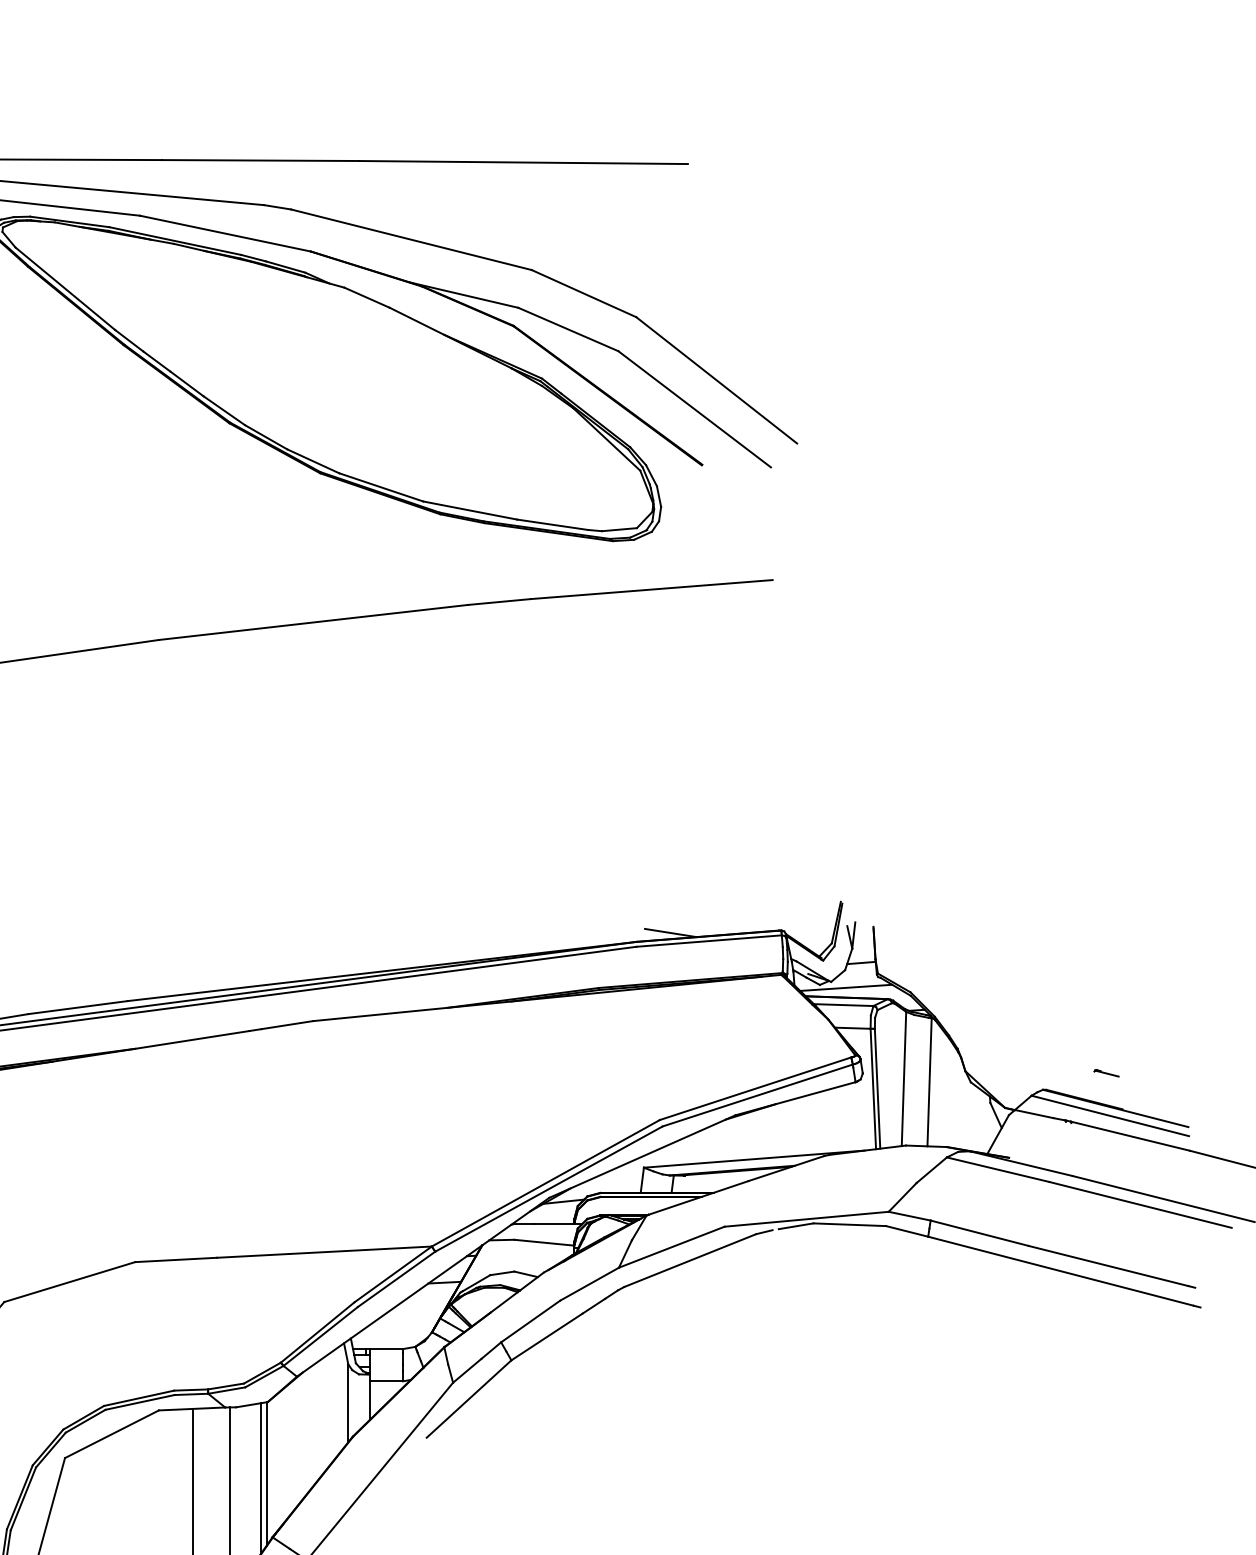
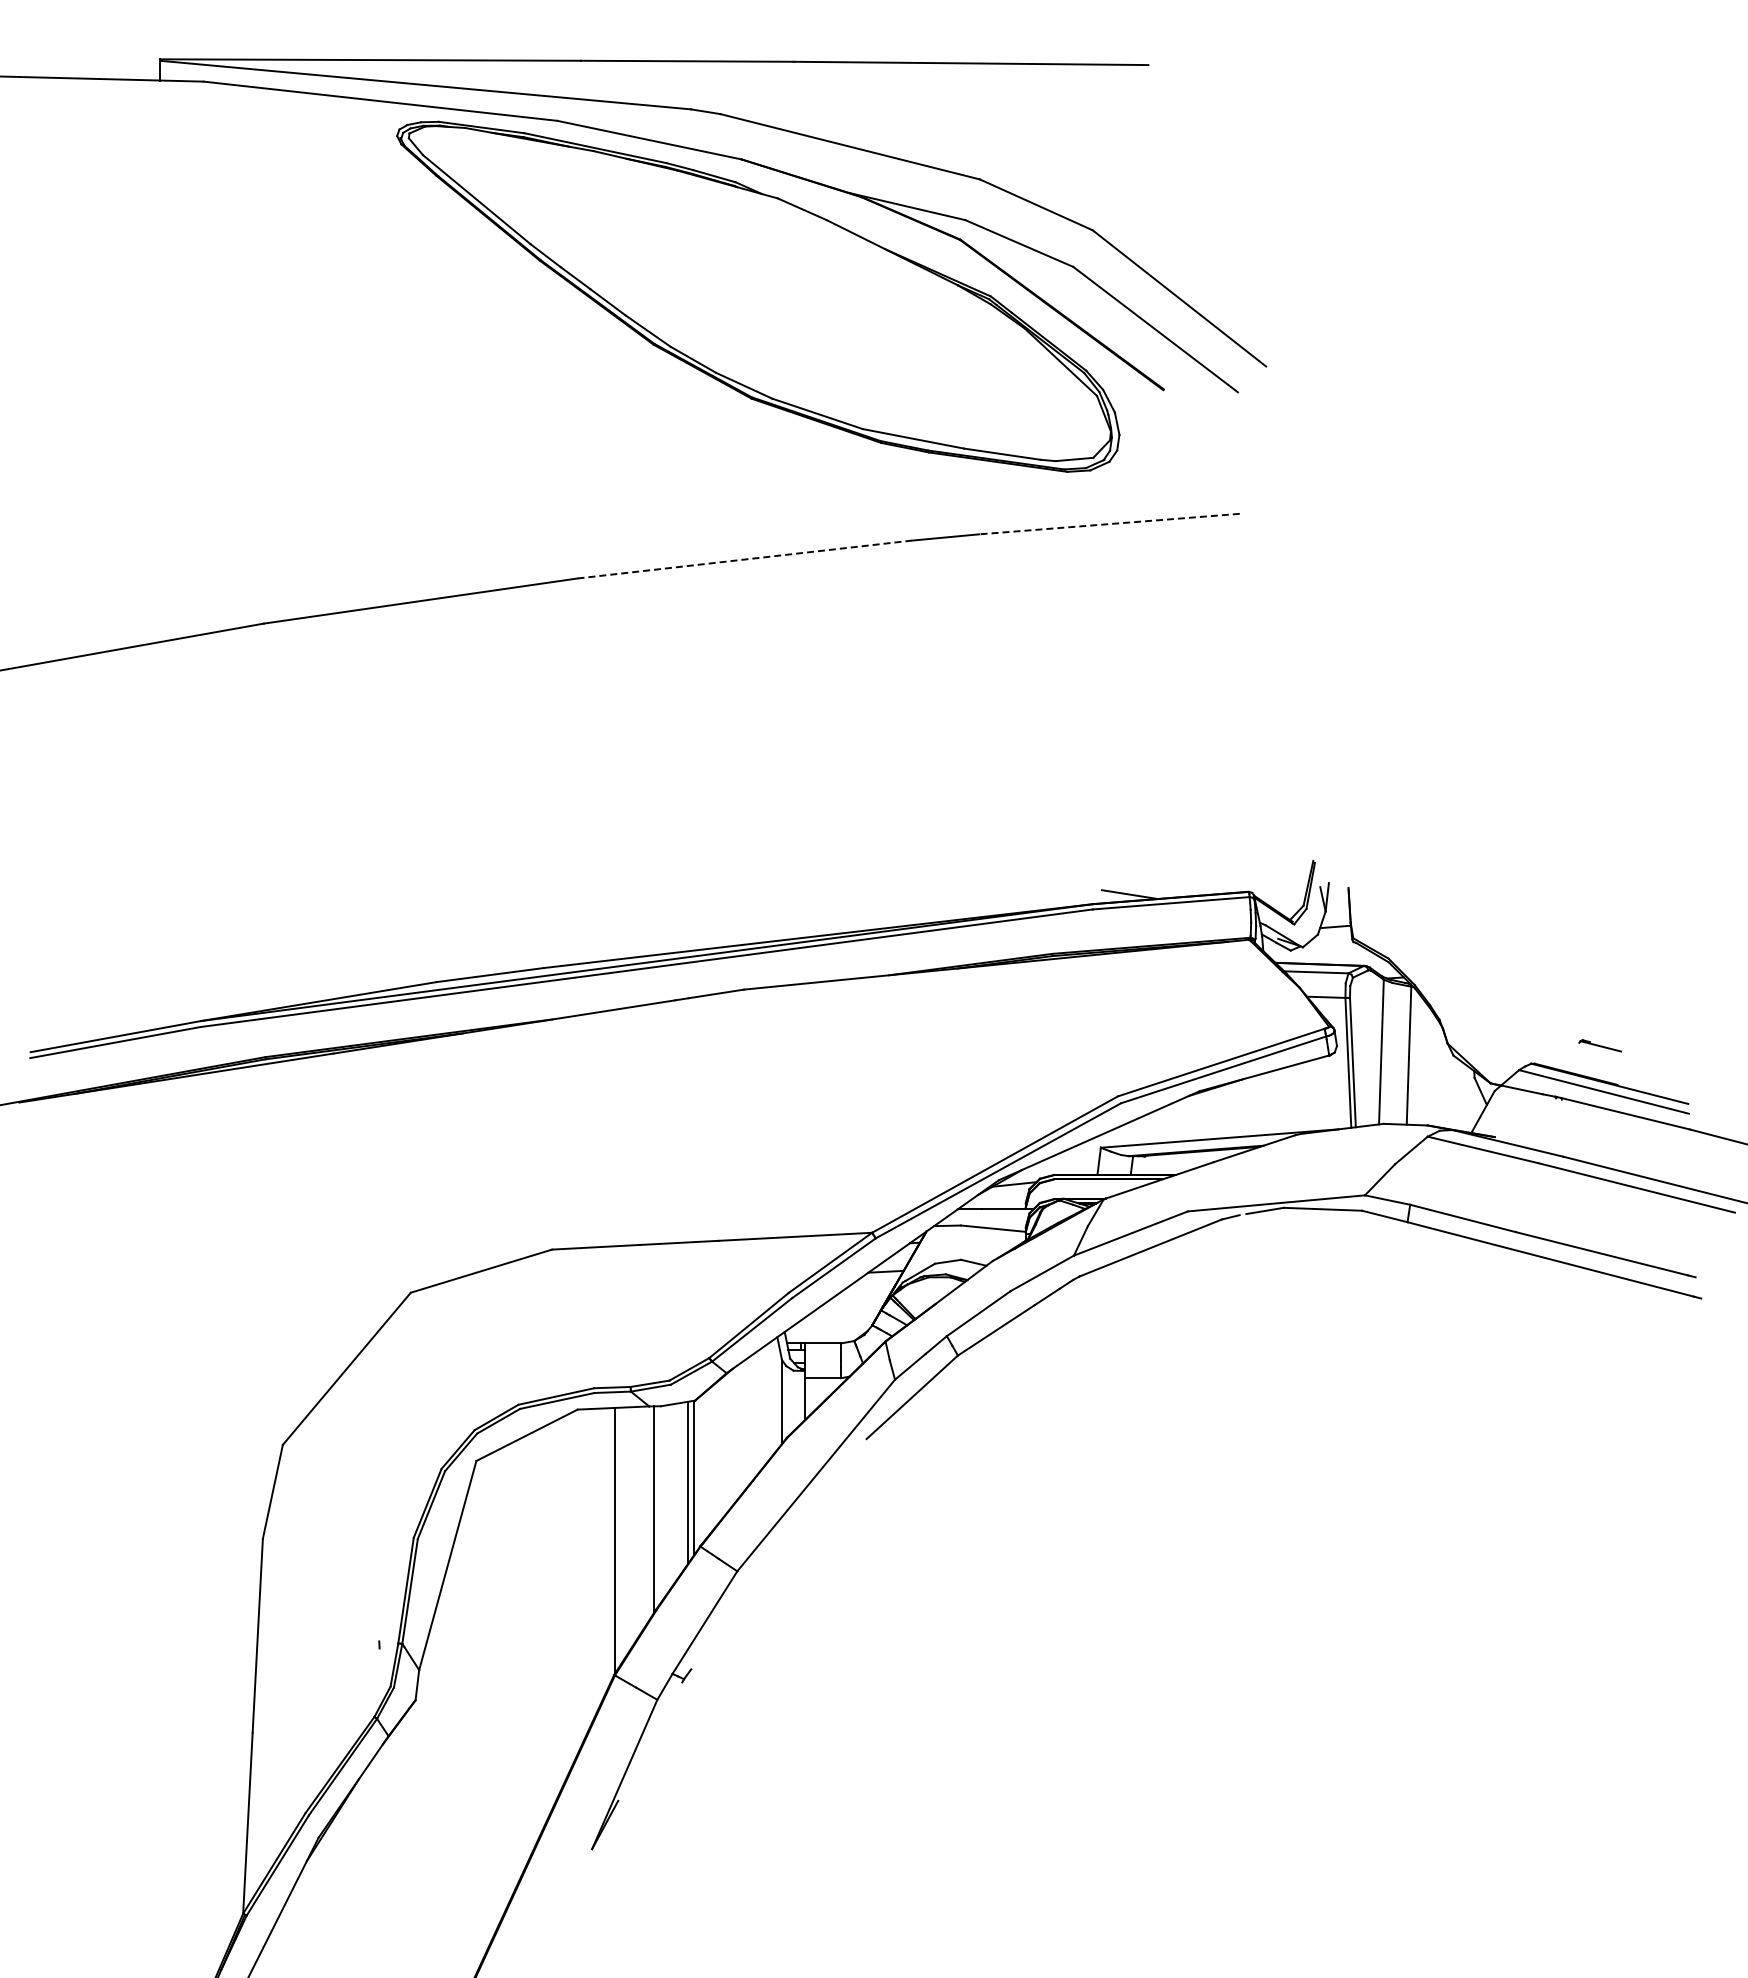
line: (651, 589) -> (1109, 524), solid -> dashed
line: (313, 622) -> (744, 559), solid -> dashed
line: (845, 987) -> (1318, 953), removed
part: (1106, 1072) -> (1599, 1045), size x1.6

